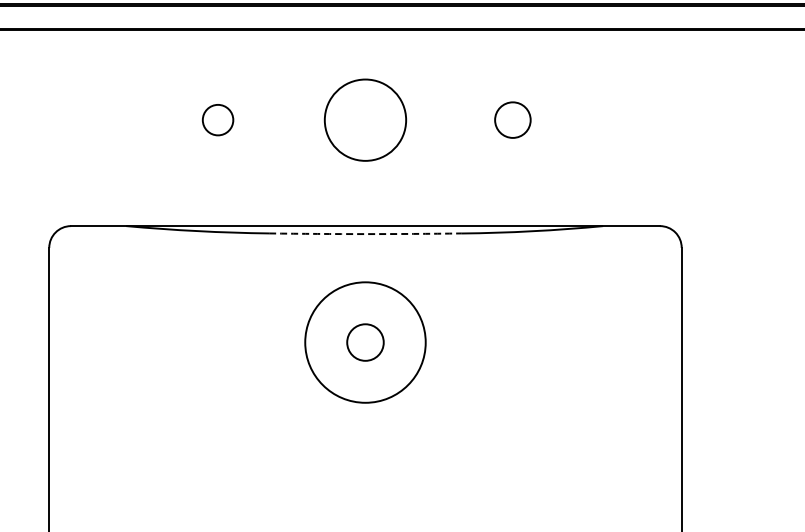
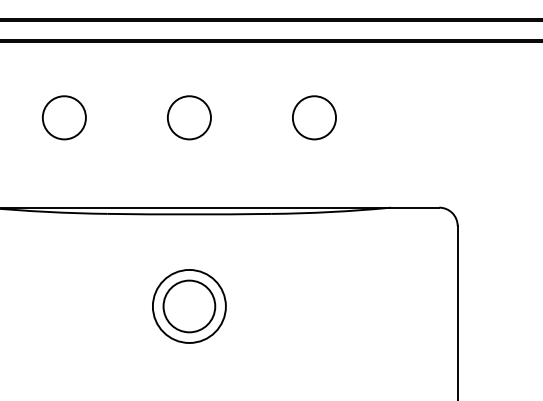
circle: (217, 119) -> (63, 117), size x1.67
circle: (365, 119) -> (189, 117), size x0.62
circle: (512, 119) -> (314, 117), size x1.43
arc: (365, 234) -> (189, 214), dashed -> solid
circle: (365, 342) -> (189, 306), size x0.71
circle: (365, 342) -> (189, 306), size x1.67

